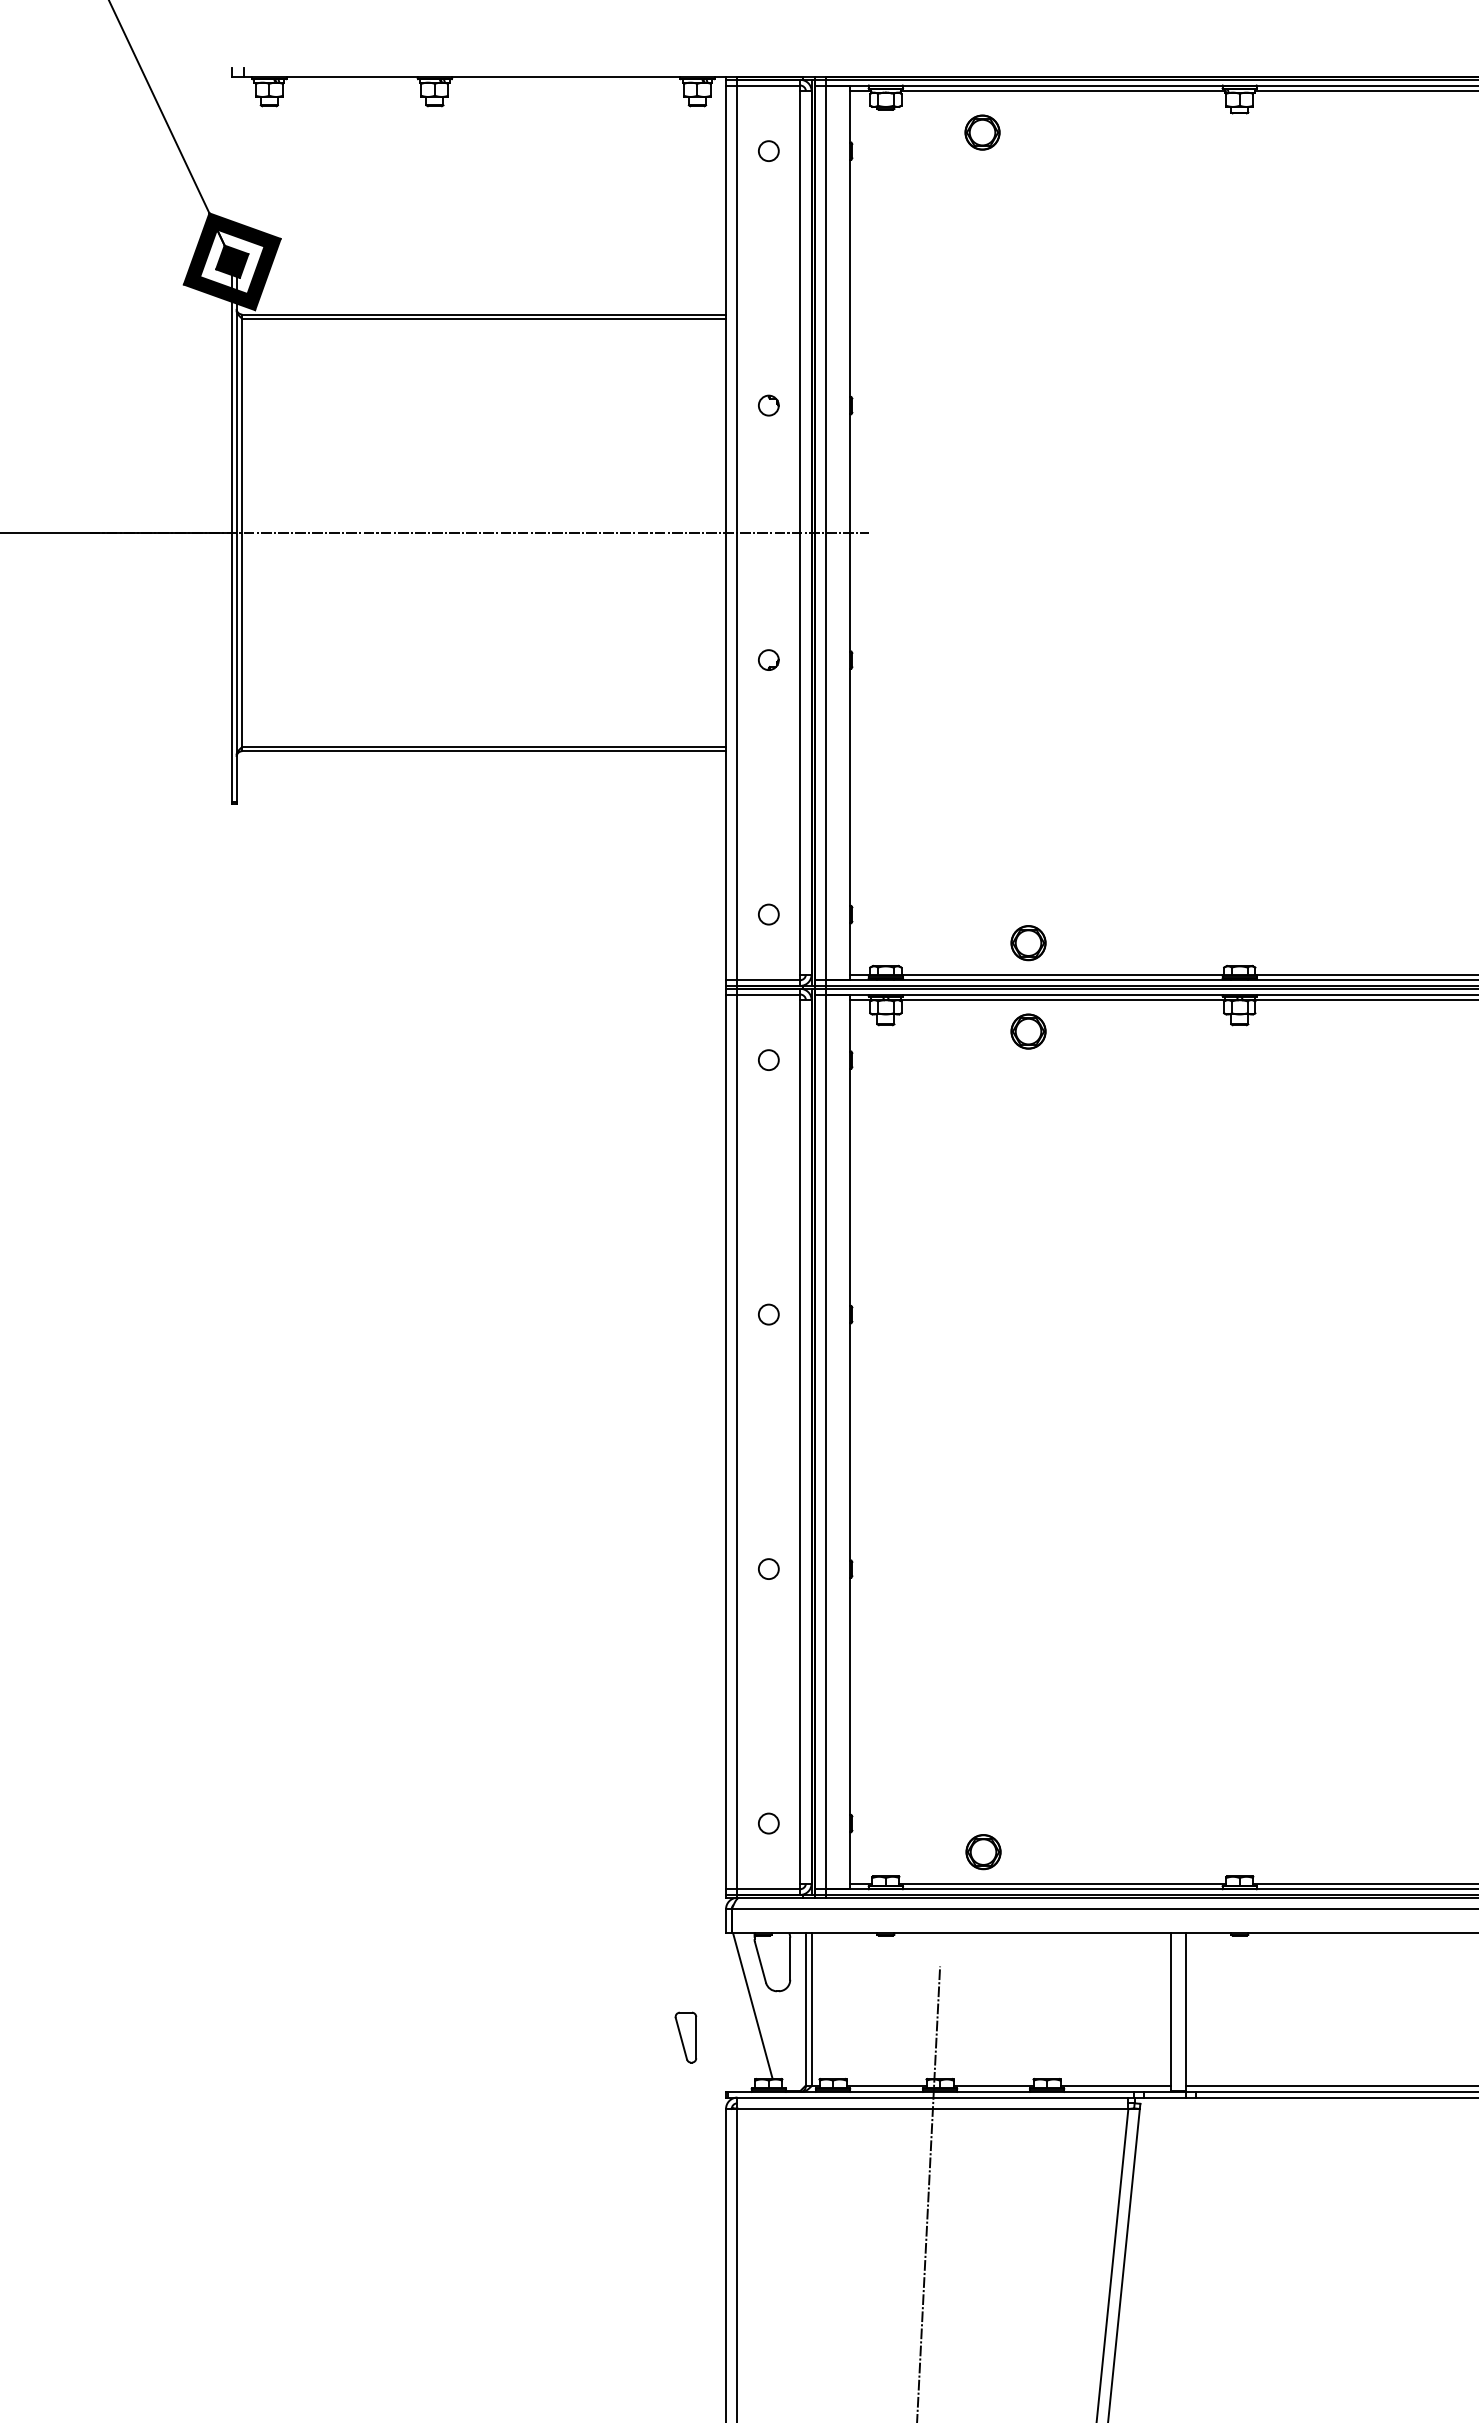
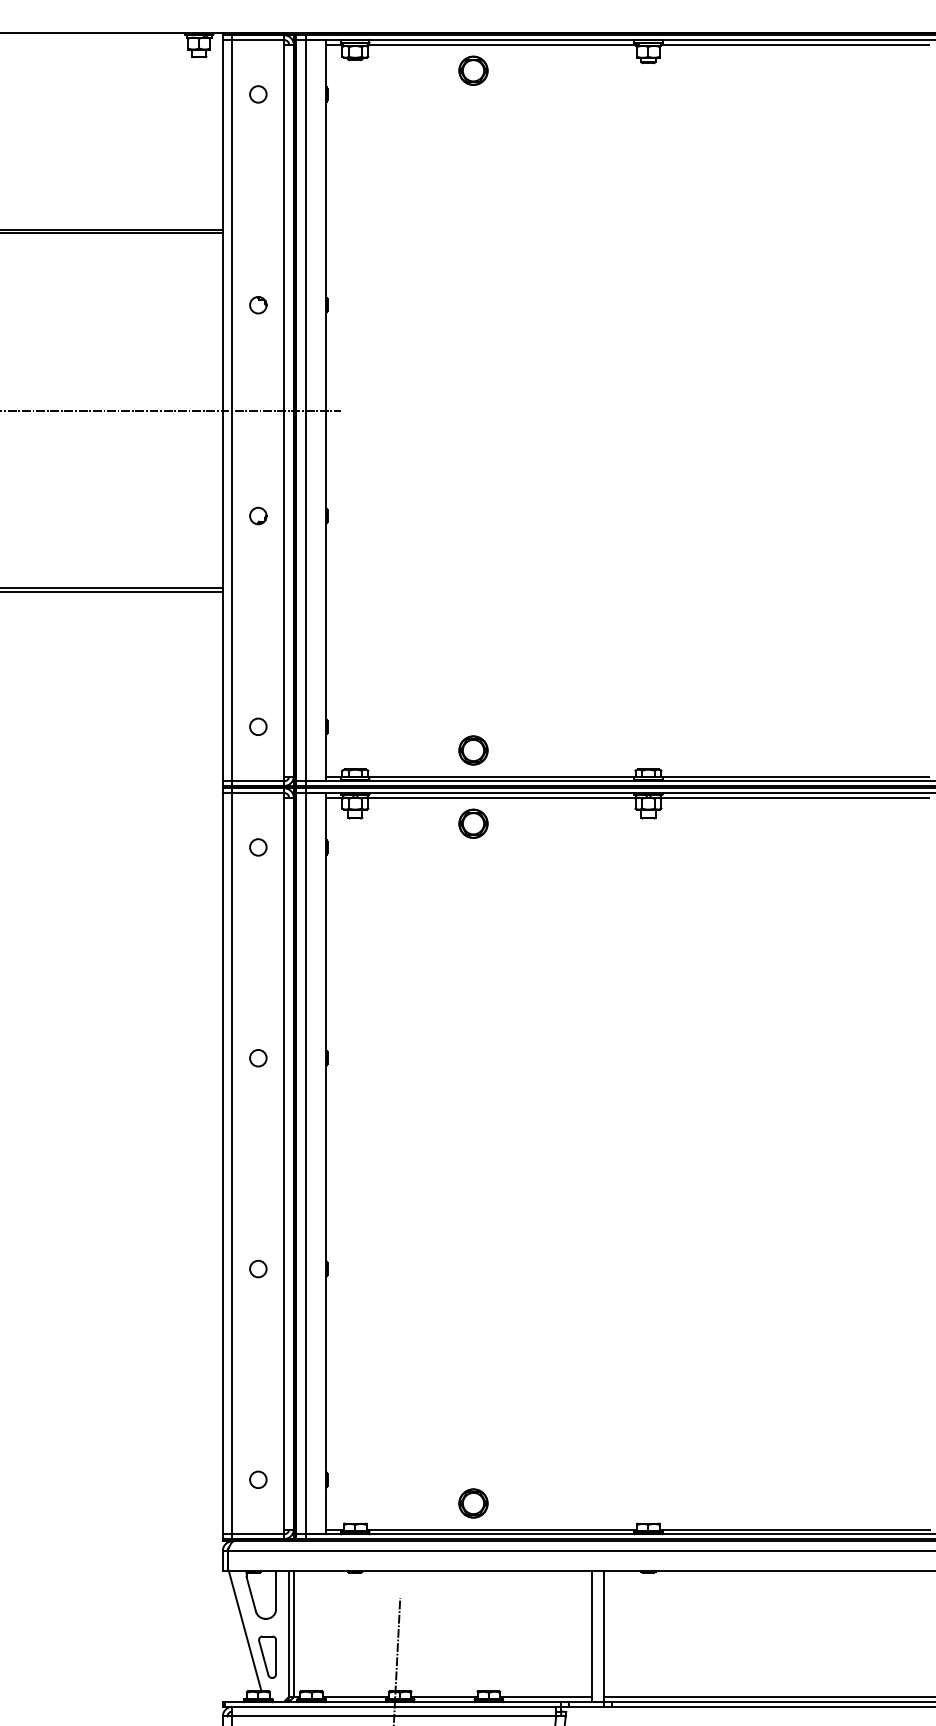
part: (982, 132) -> (473, 70), moved
part: (983, 1852) -> (473, 1503), moved
part: (685, 2037) -> (267, 1657), moved

